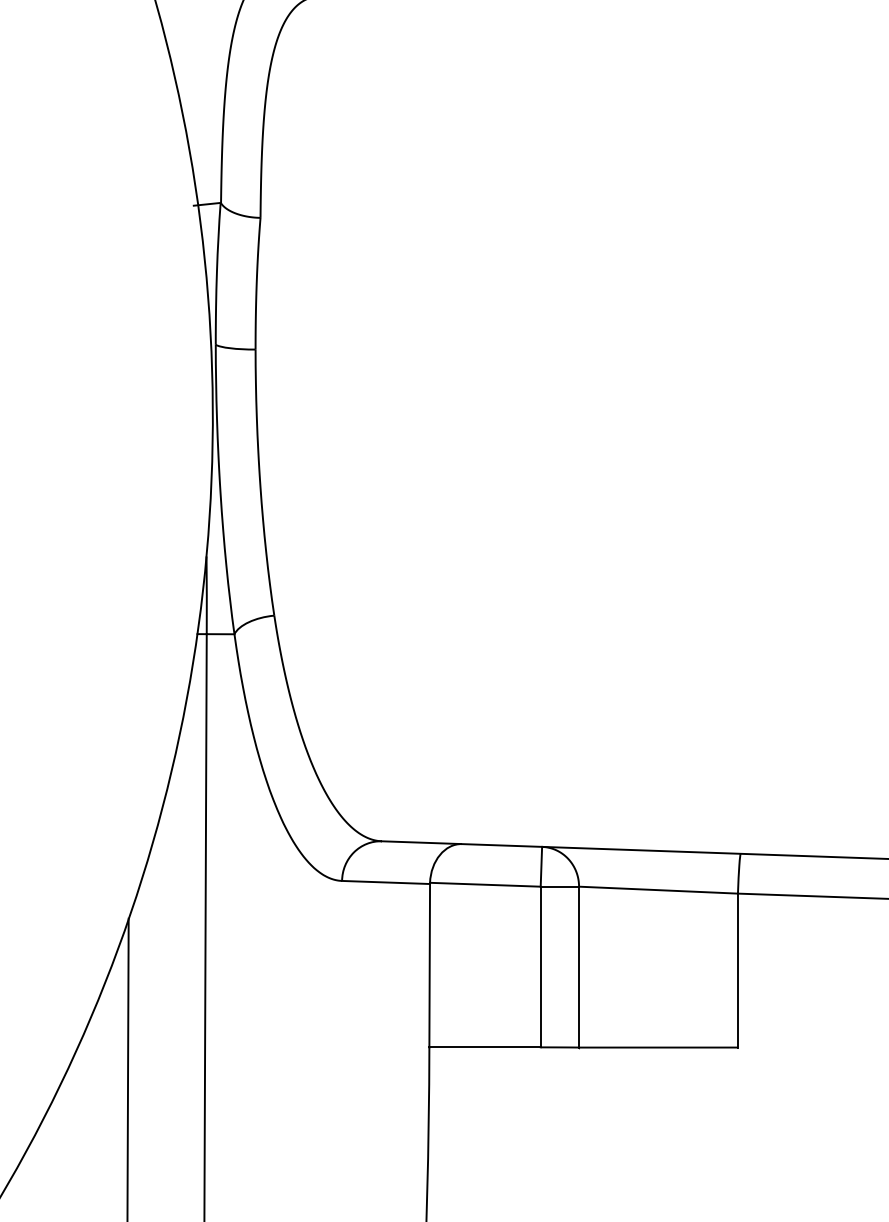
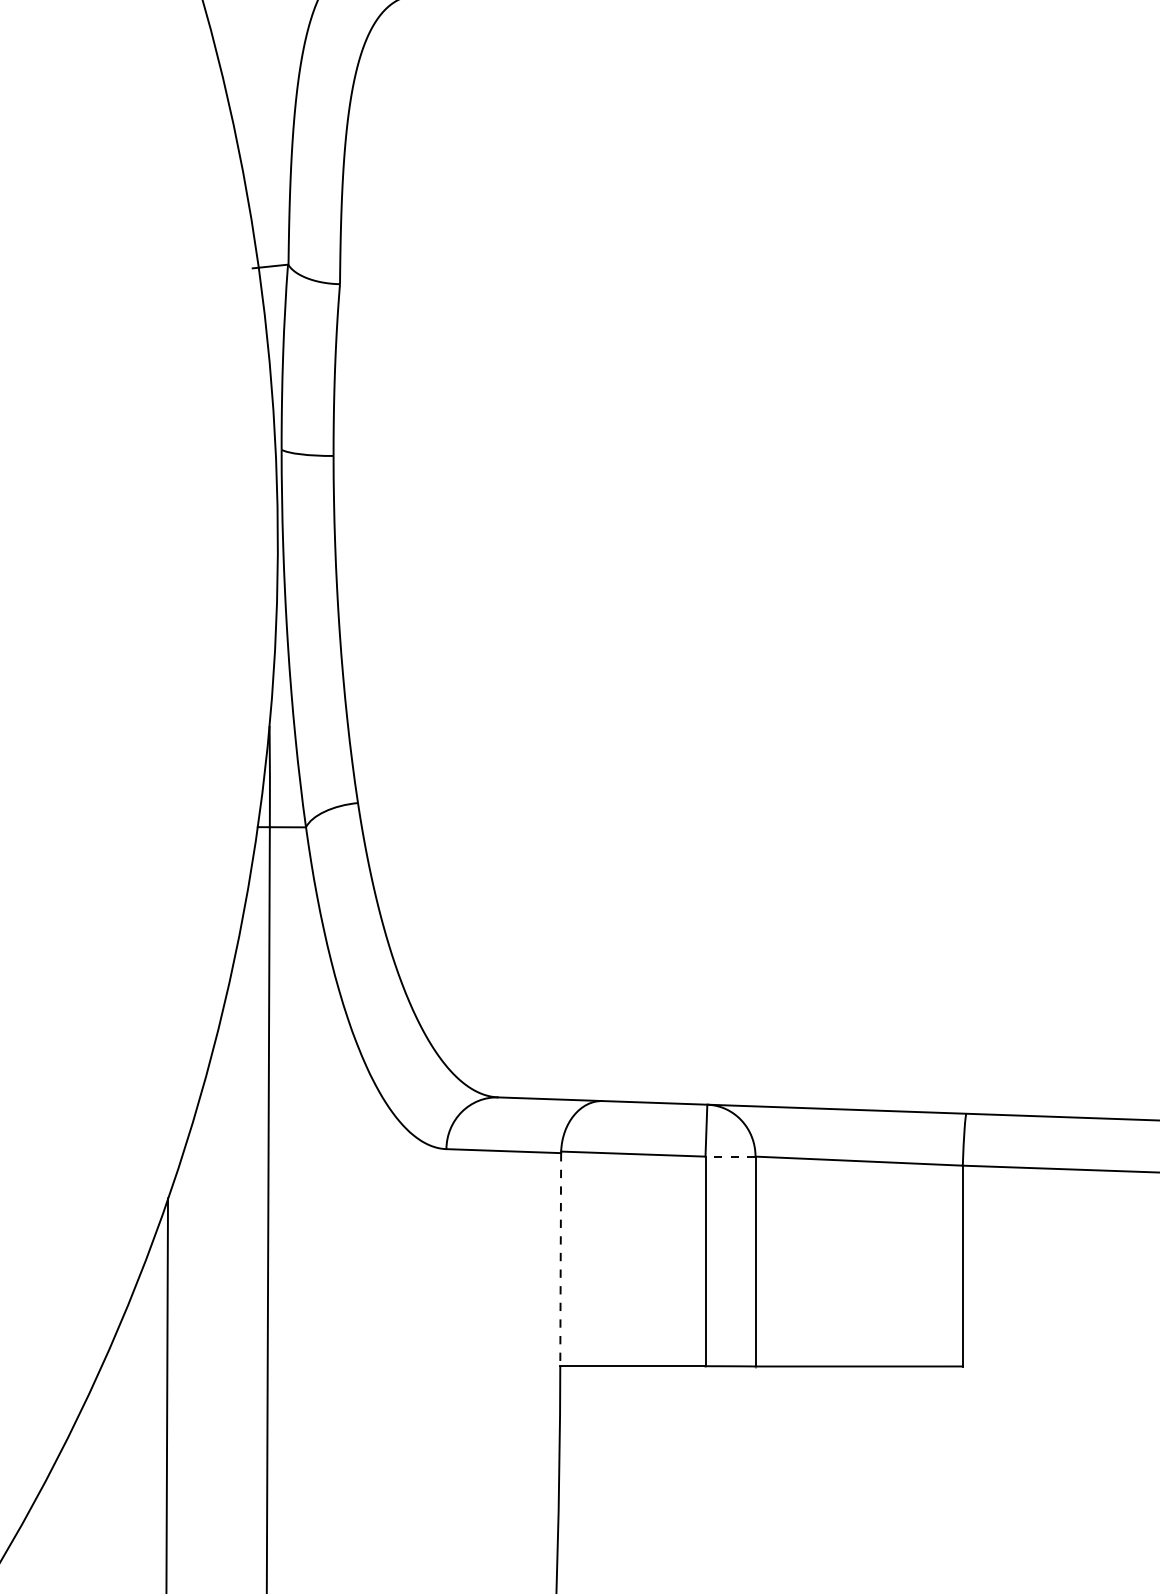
line: (559, 886) -> (730, 1156), solid -> dashed
line: (429, 965) -> (560, 1259), solid -> dashed

